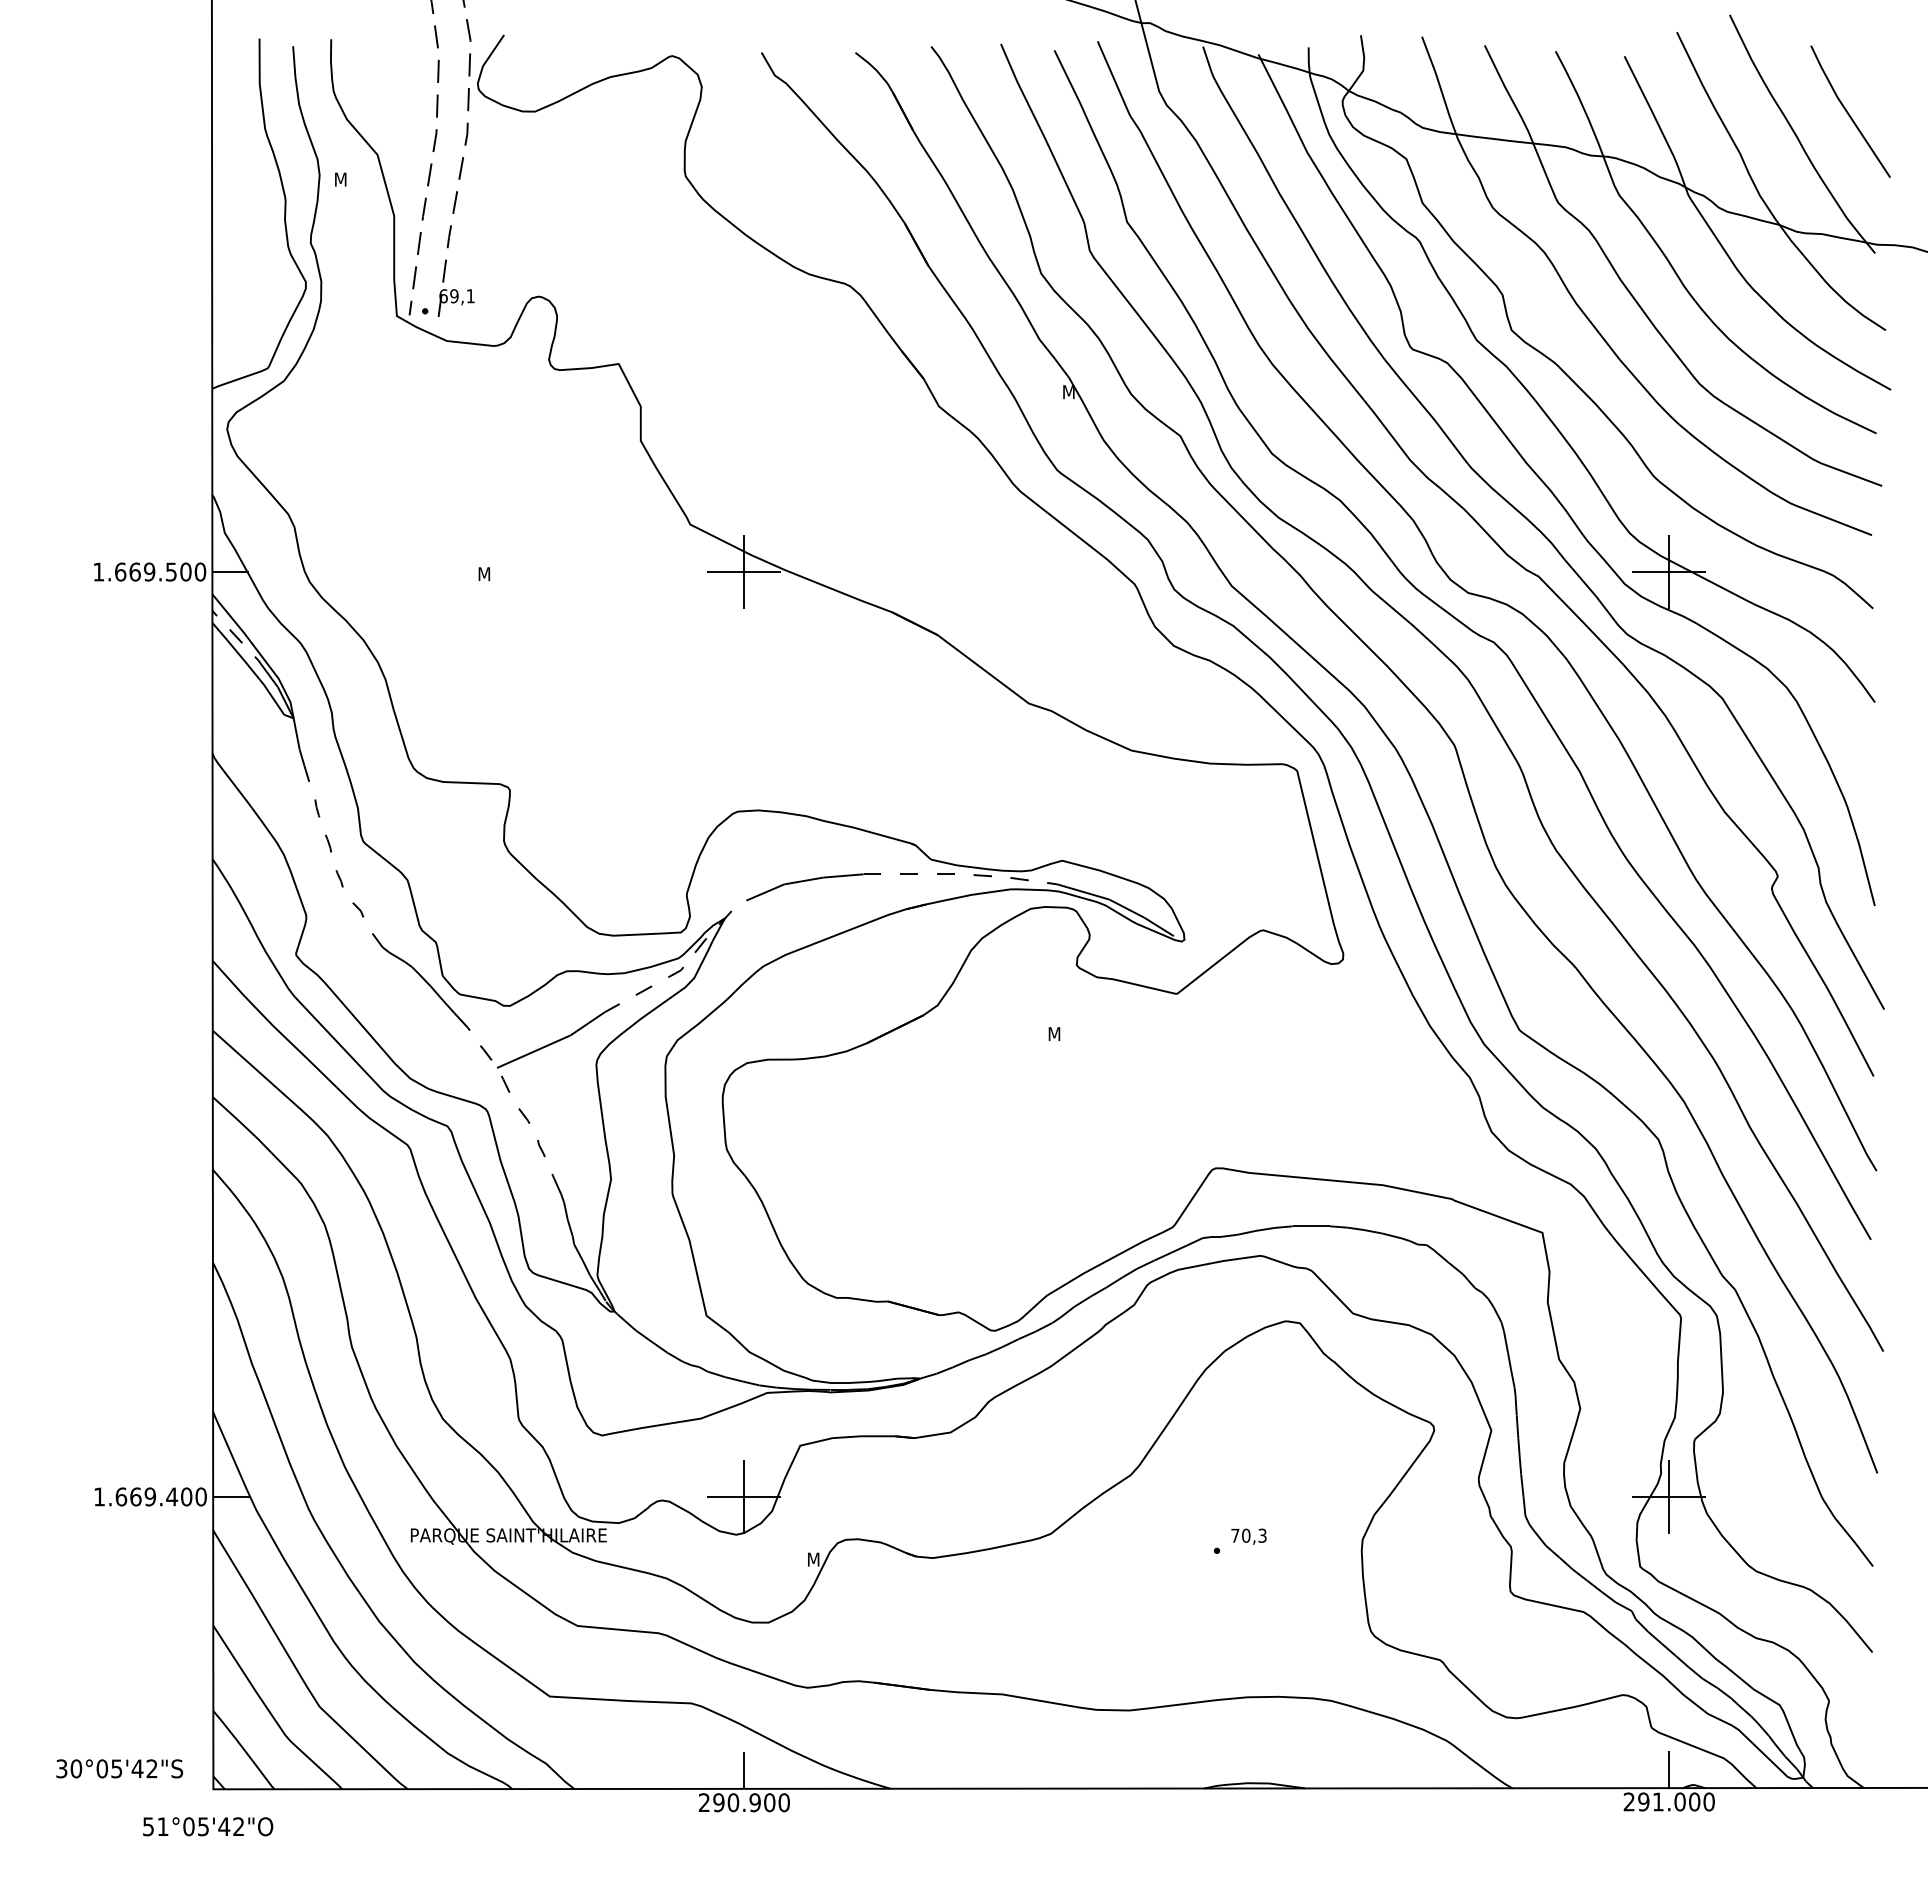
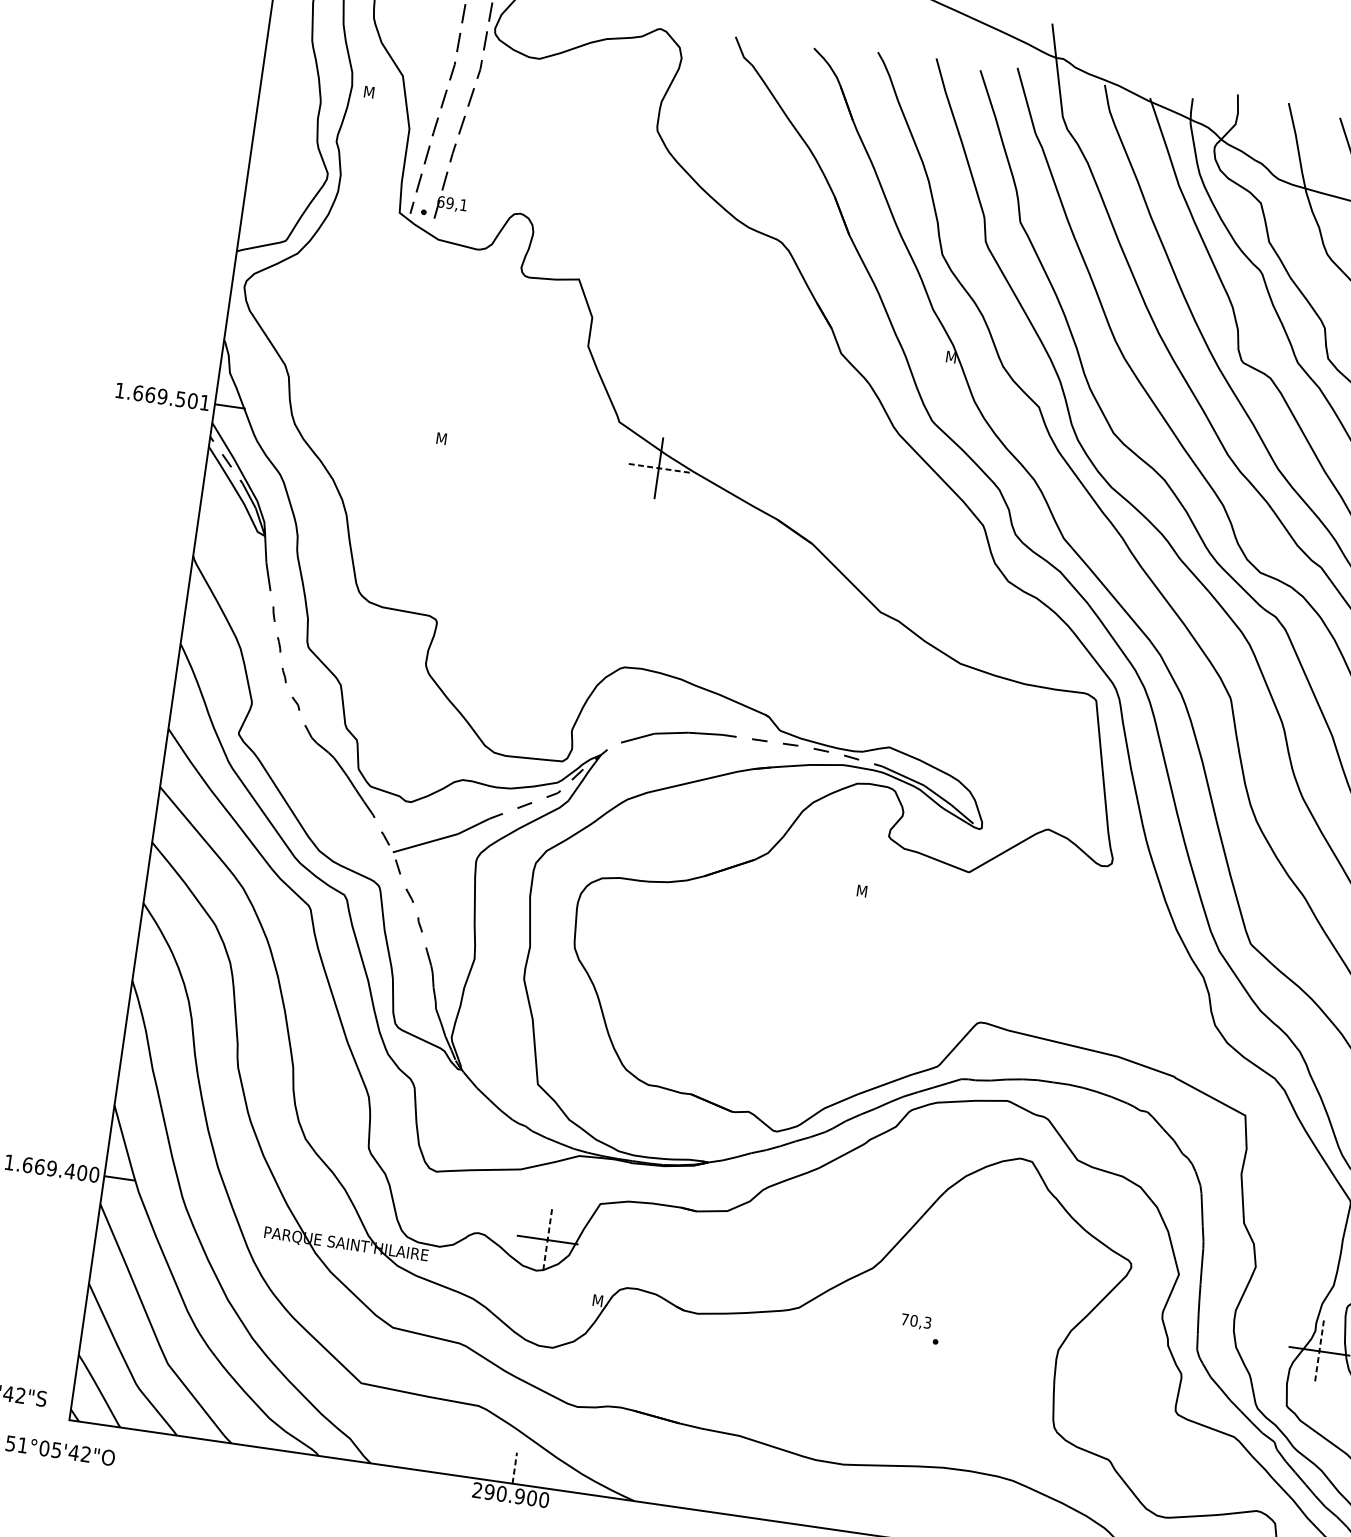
text: (200, 571) -> (205, 402), 1.669.500 -> 1.669.501
line: (744, 572) -> (658, 468), solid -> dashed
line: (744, 1496) -> (547, 1239), solid -> dashed
line: (1669, 1496) -> (1319, 1350), solid -> dashed
text: (1248, 1536) -> (915, 1321), moved
line: (744, 1769) -> (514, 1467), solid -> dashed

